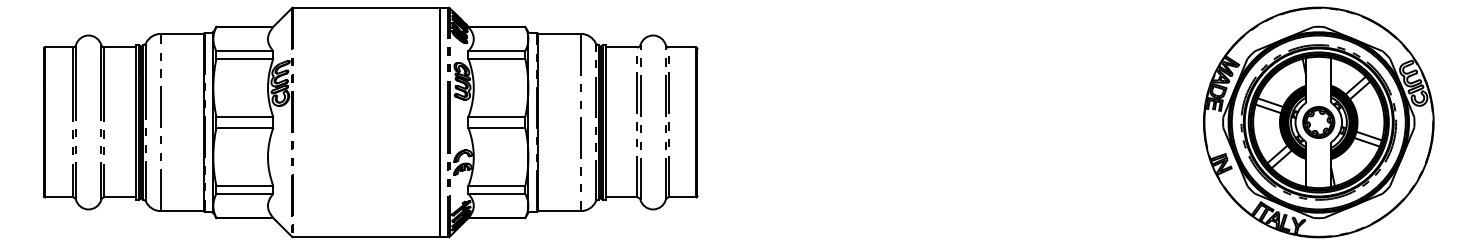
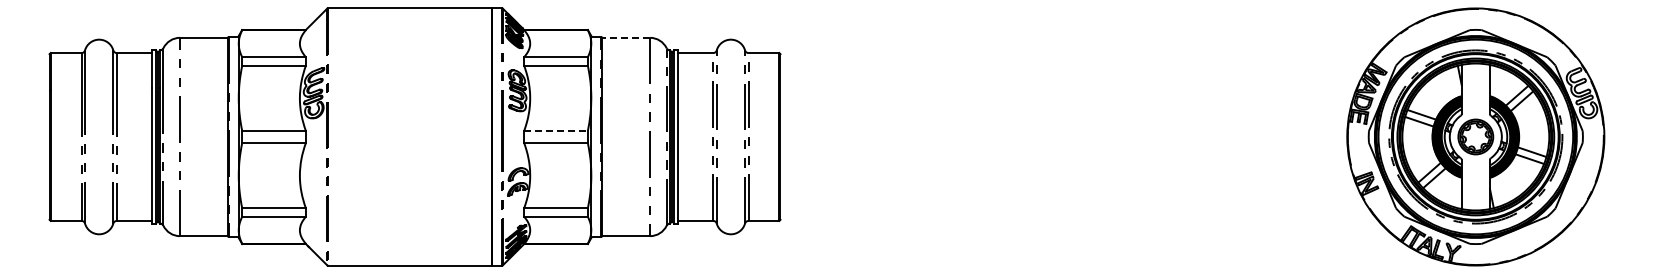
line: (559, 33) -> (626, 37), solid -> dashed
line: (496, 117) -> (555, 131), solid -> dashed

